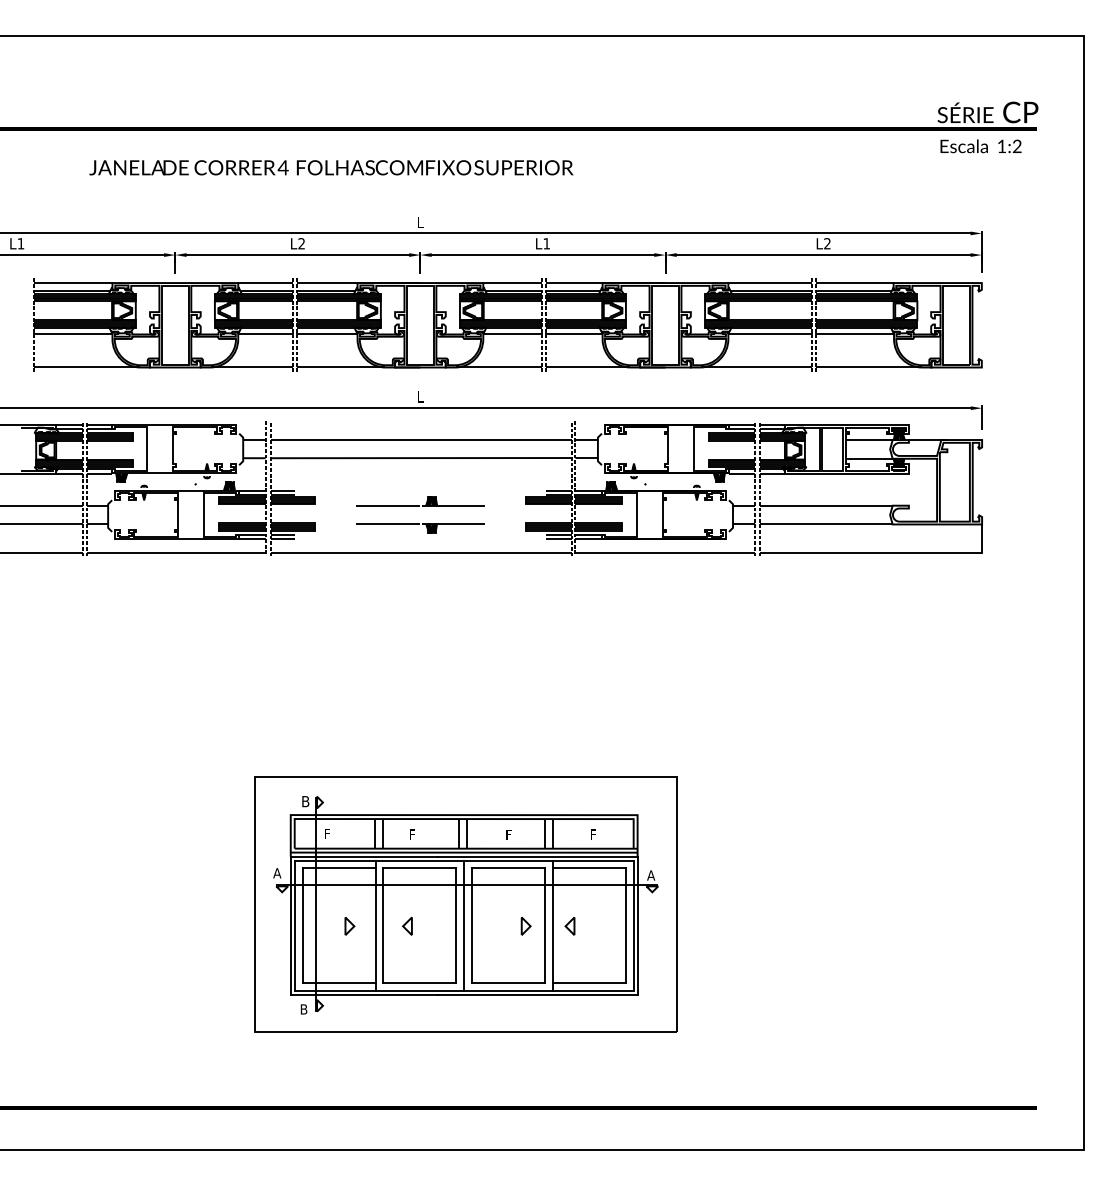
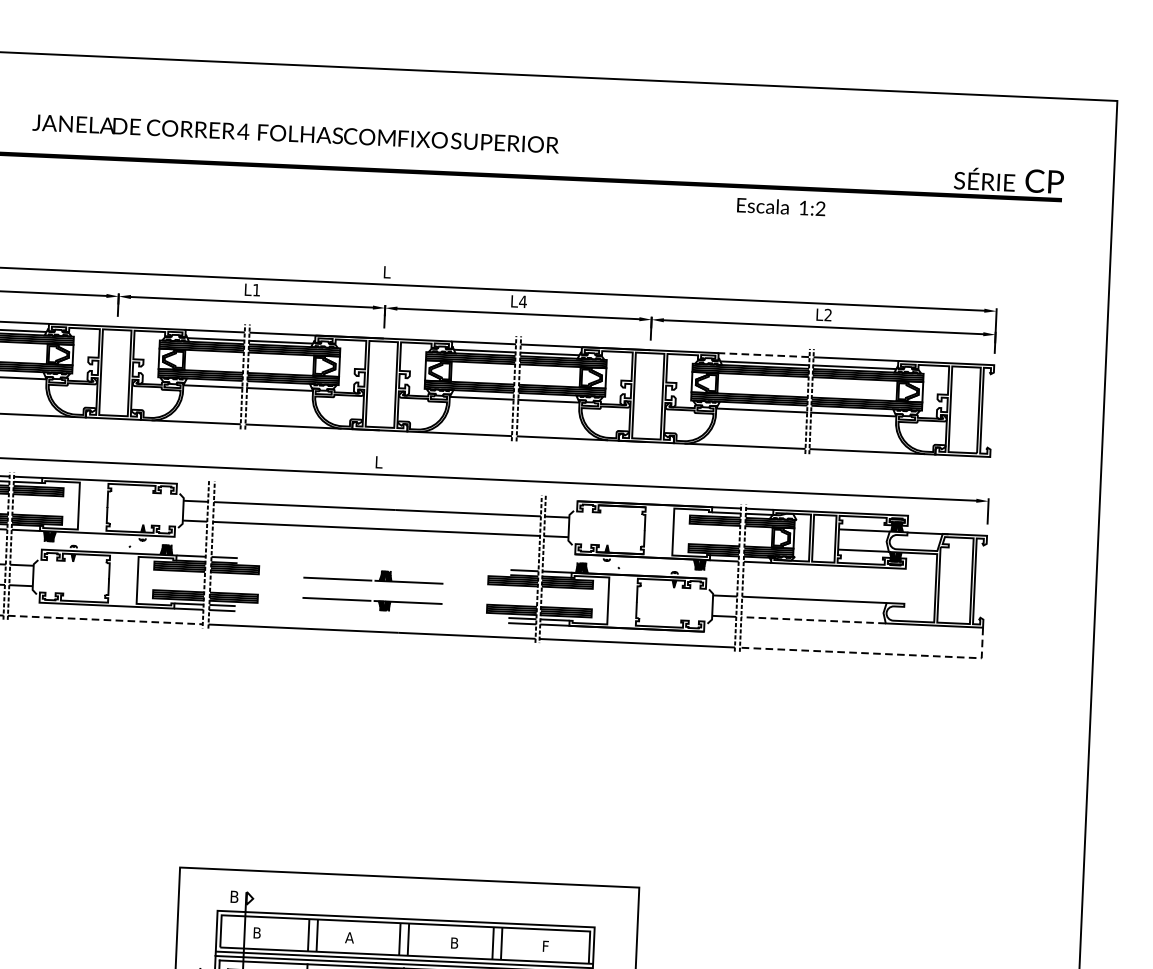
text: (980, 146) -> (780, 207), moved
text: (331, 167) -> (295, 133), moved
text: (301, 243) -> (256, 289), L2 -> L1
text: (546, 243) -> (522, 301), L1 -> L4
line: (770, 283) -> (764, 355), solid -> dashed
line: (825, 524) -> (812, 620), solid -> dashed
line: (176, 552) -> (105, 619), solid -> dashed
line: (885, 552) -> (876, 653), solid -> dashed
text: (327, 833) -> (256, 932), F -> B
text: (413, 834) -> (350, 937), F -> A
text: (509, 835) -> (454, 943), F -> B

